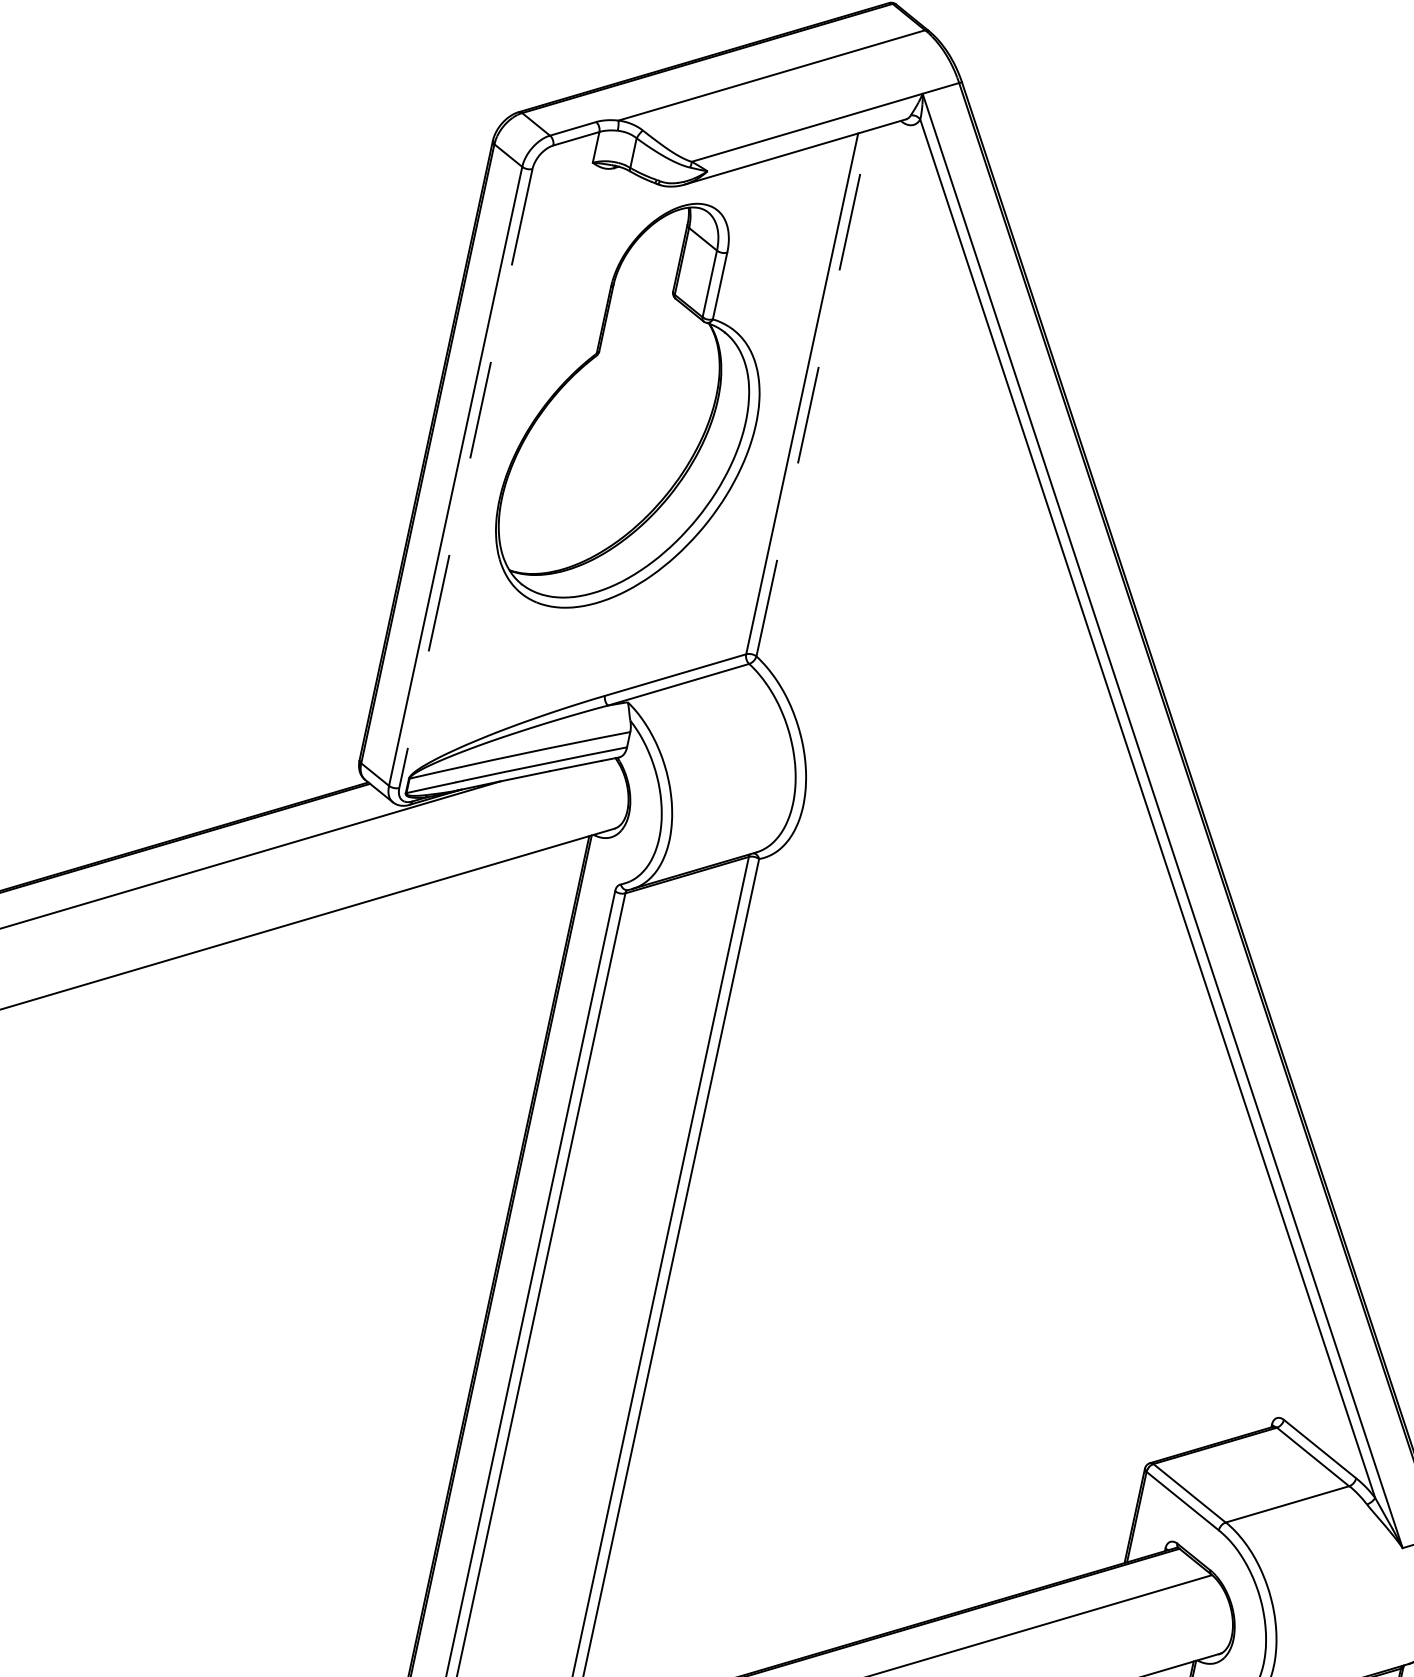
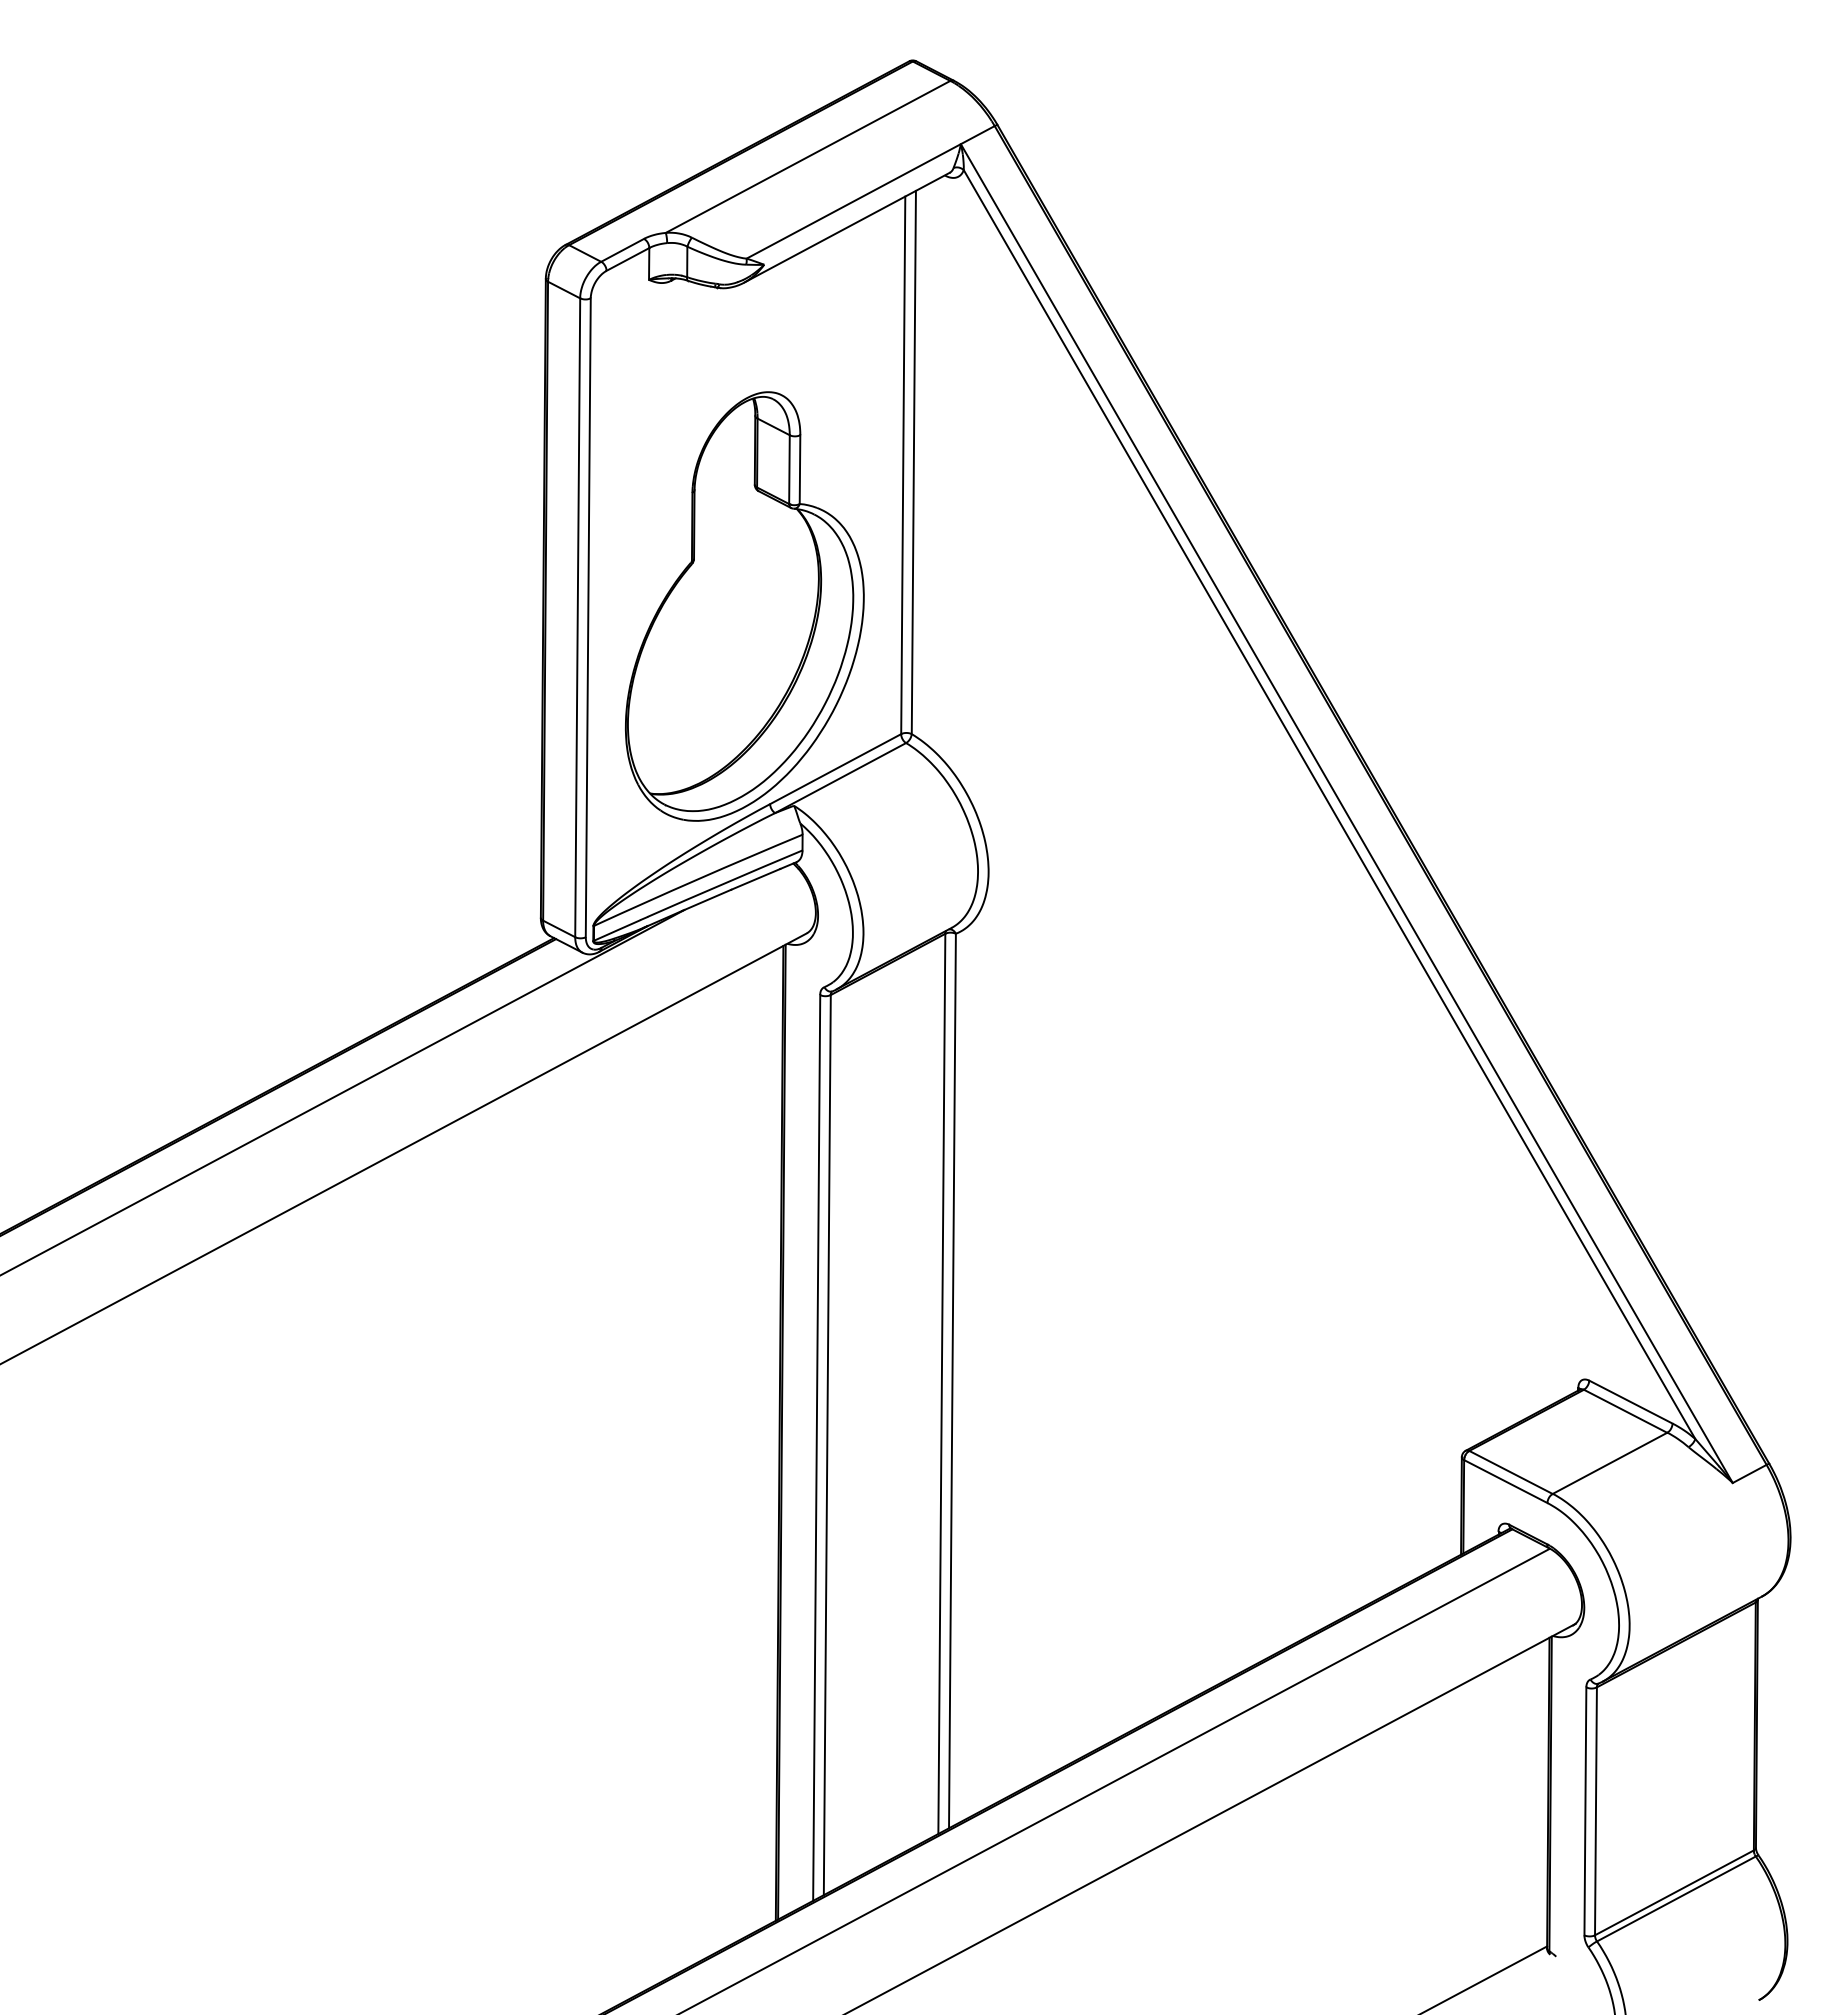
line: (812, 393) -> (913, 462), dashed -> solid
part: (638, 407) -> (744, 606), moved
line: (465, 479) -> (588, 618), dashed -> solid

